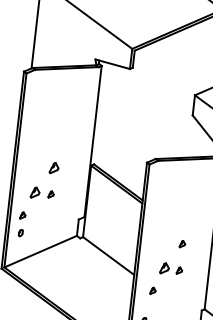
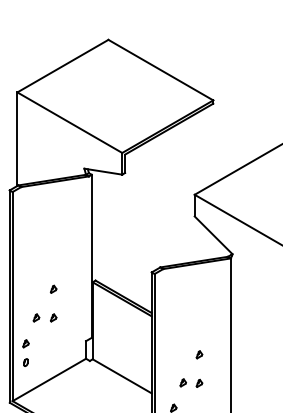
part: (54, 167) -> (53, 288), size x0.62
part: (35, 192) -> (36, 317), size x0.62
part: (163, 268) -> (182, 382), size x0.62

